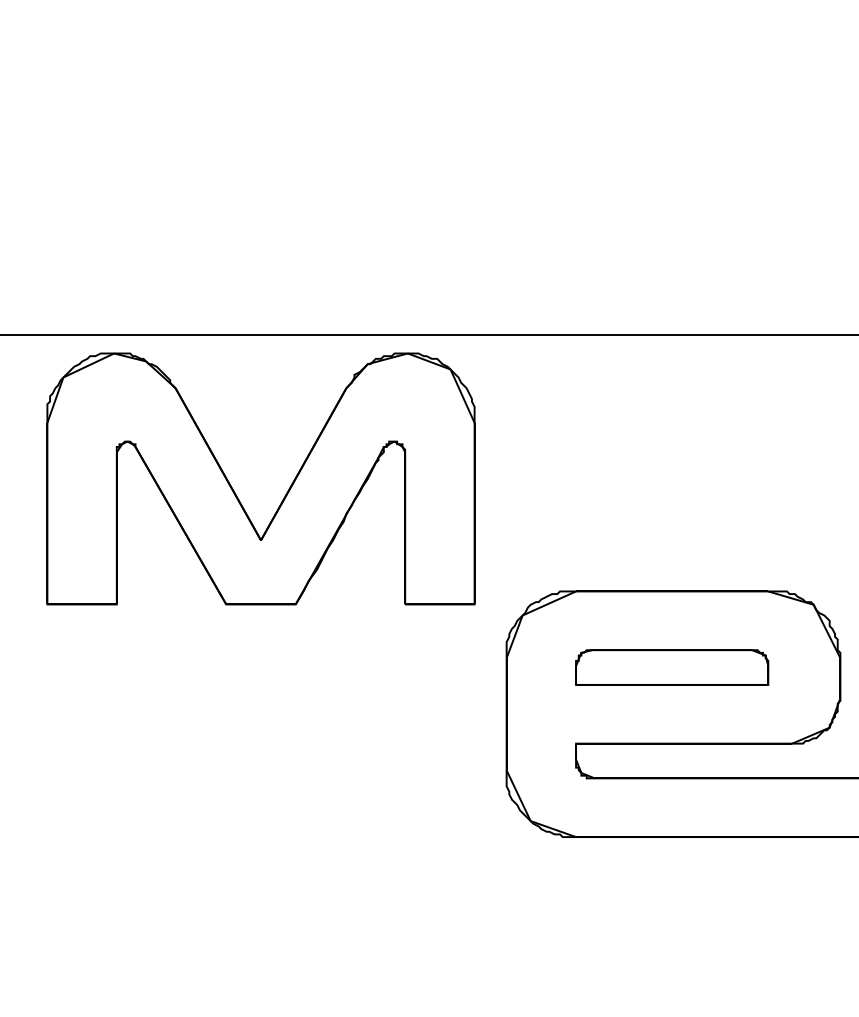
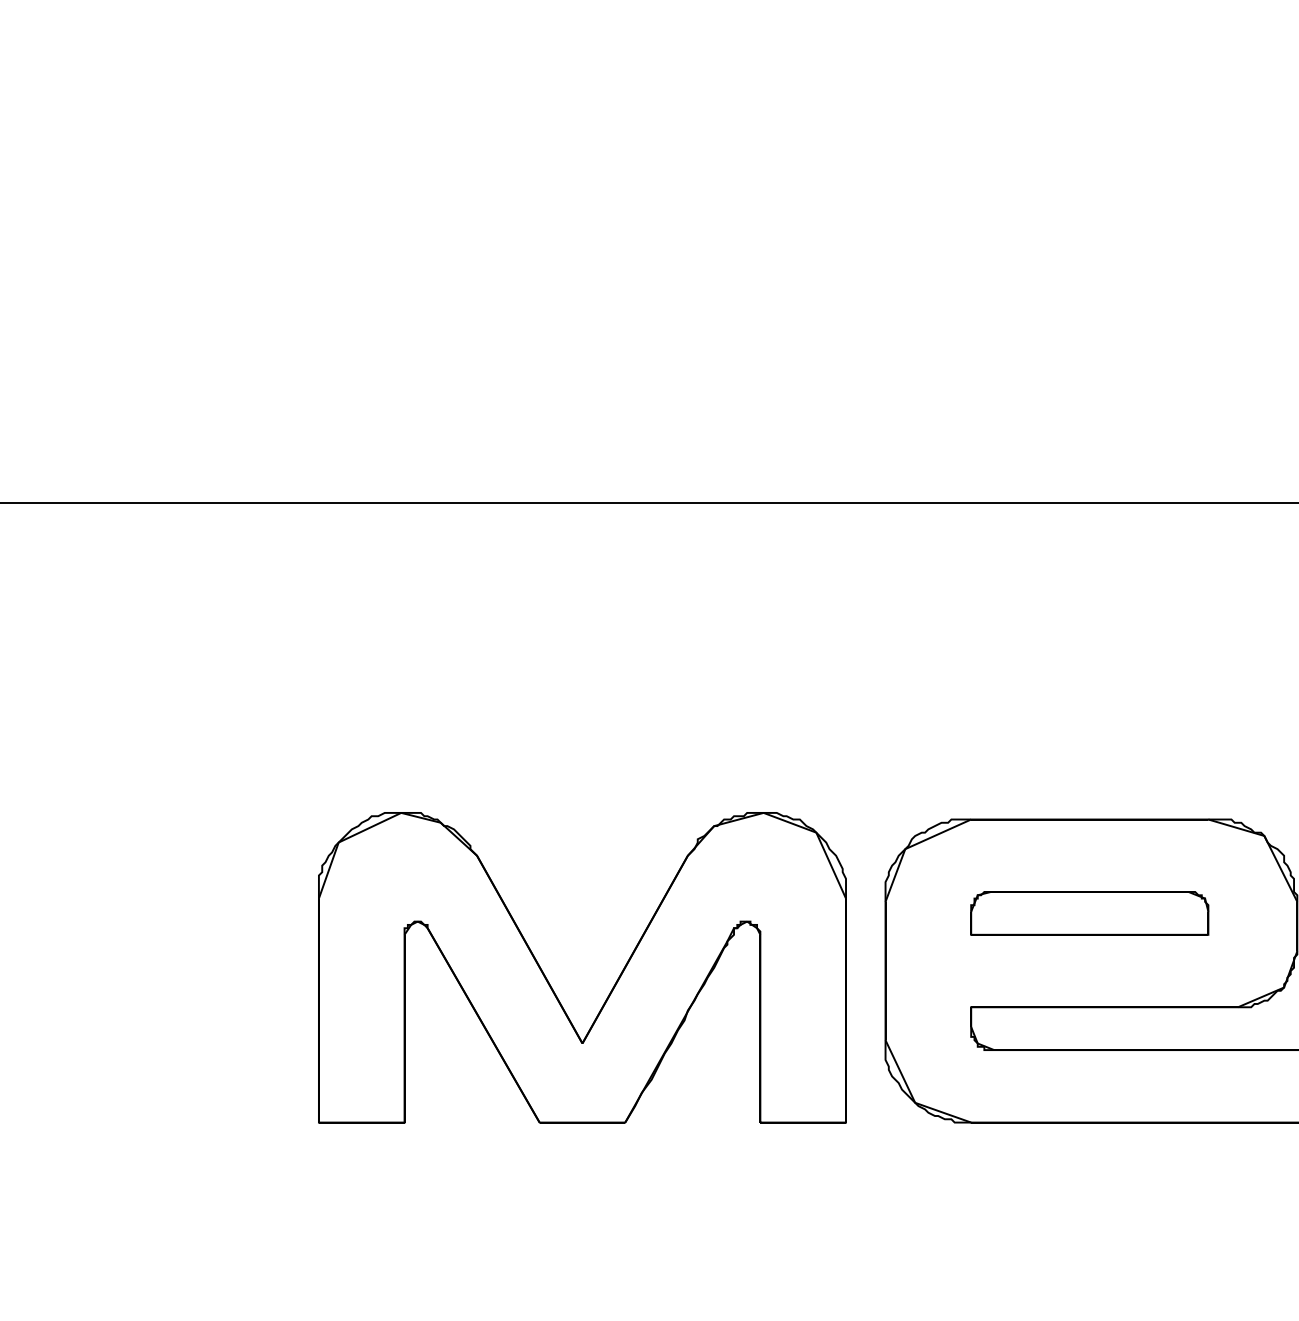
part: (235, 493) -> (551, 985), moved

